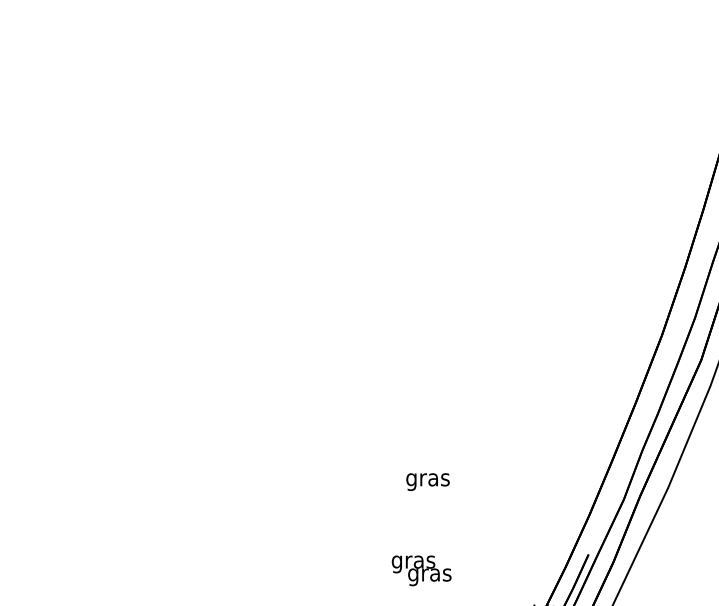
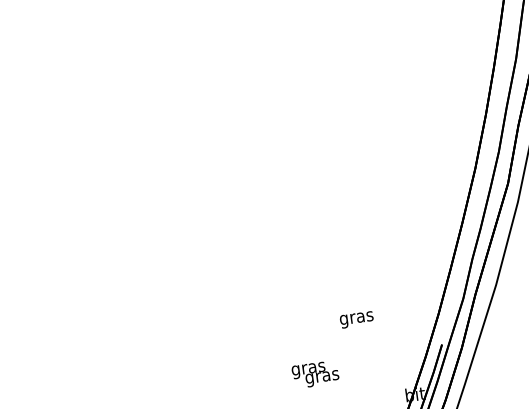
text: (427, 481) -> (356, 319), moved

